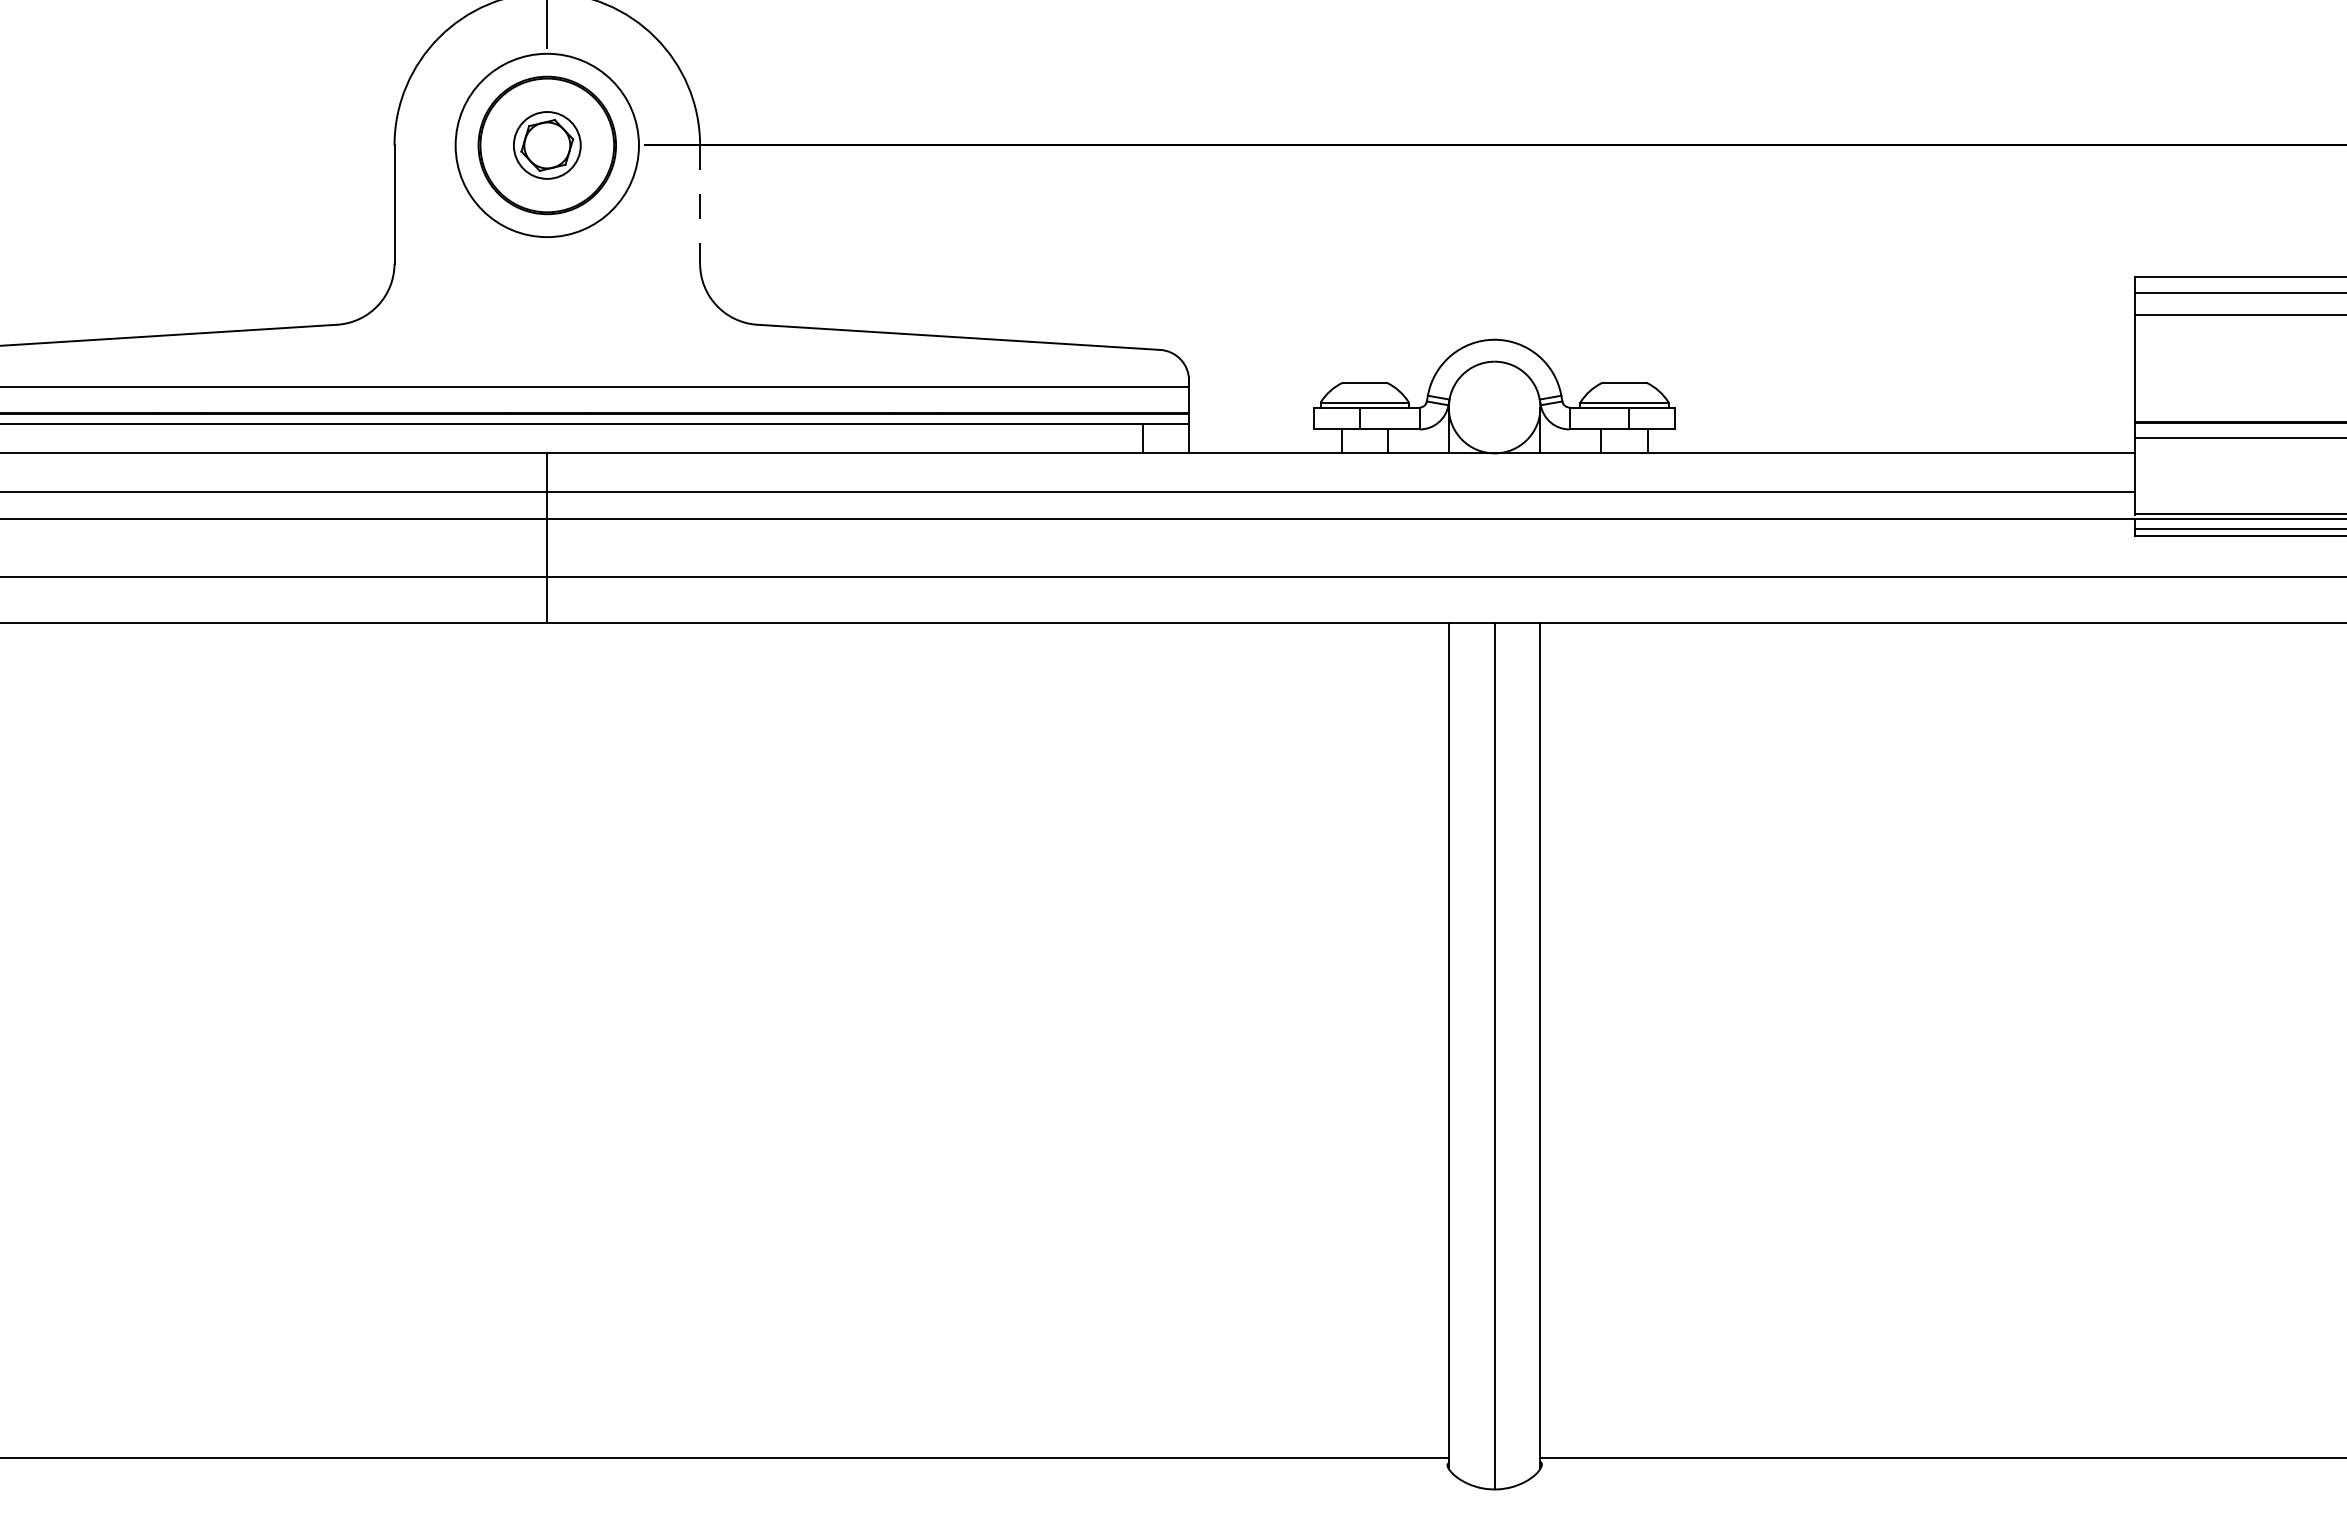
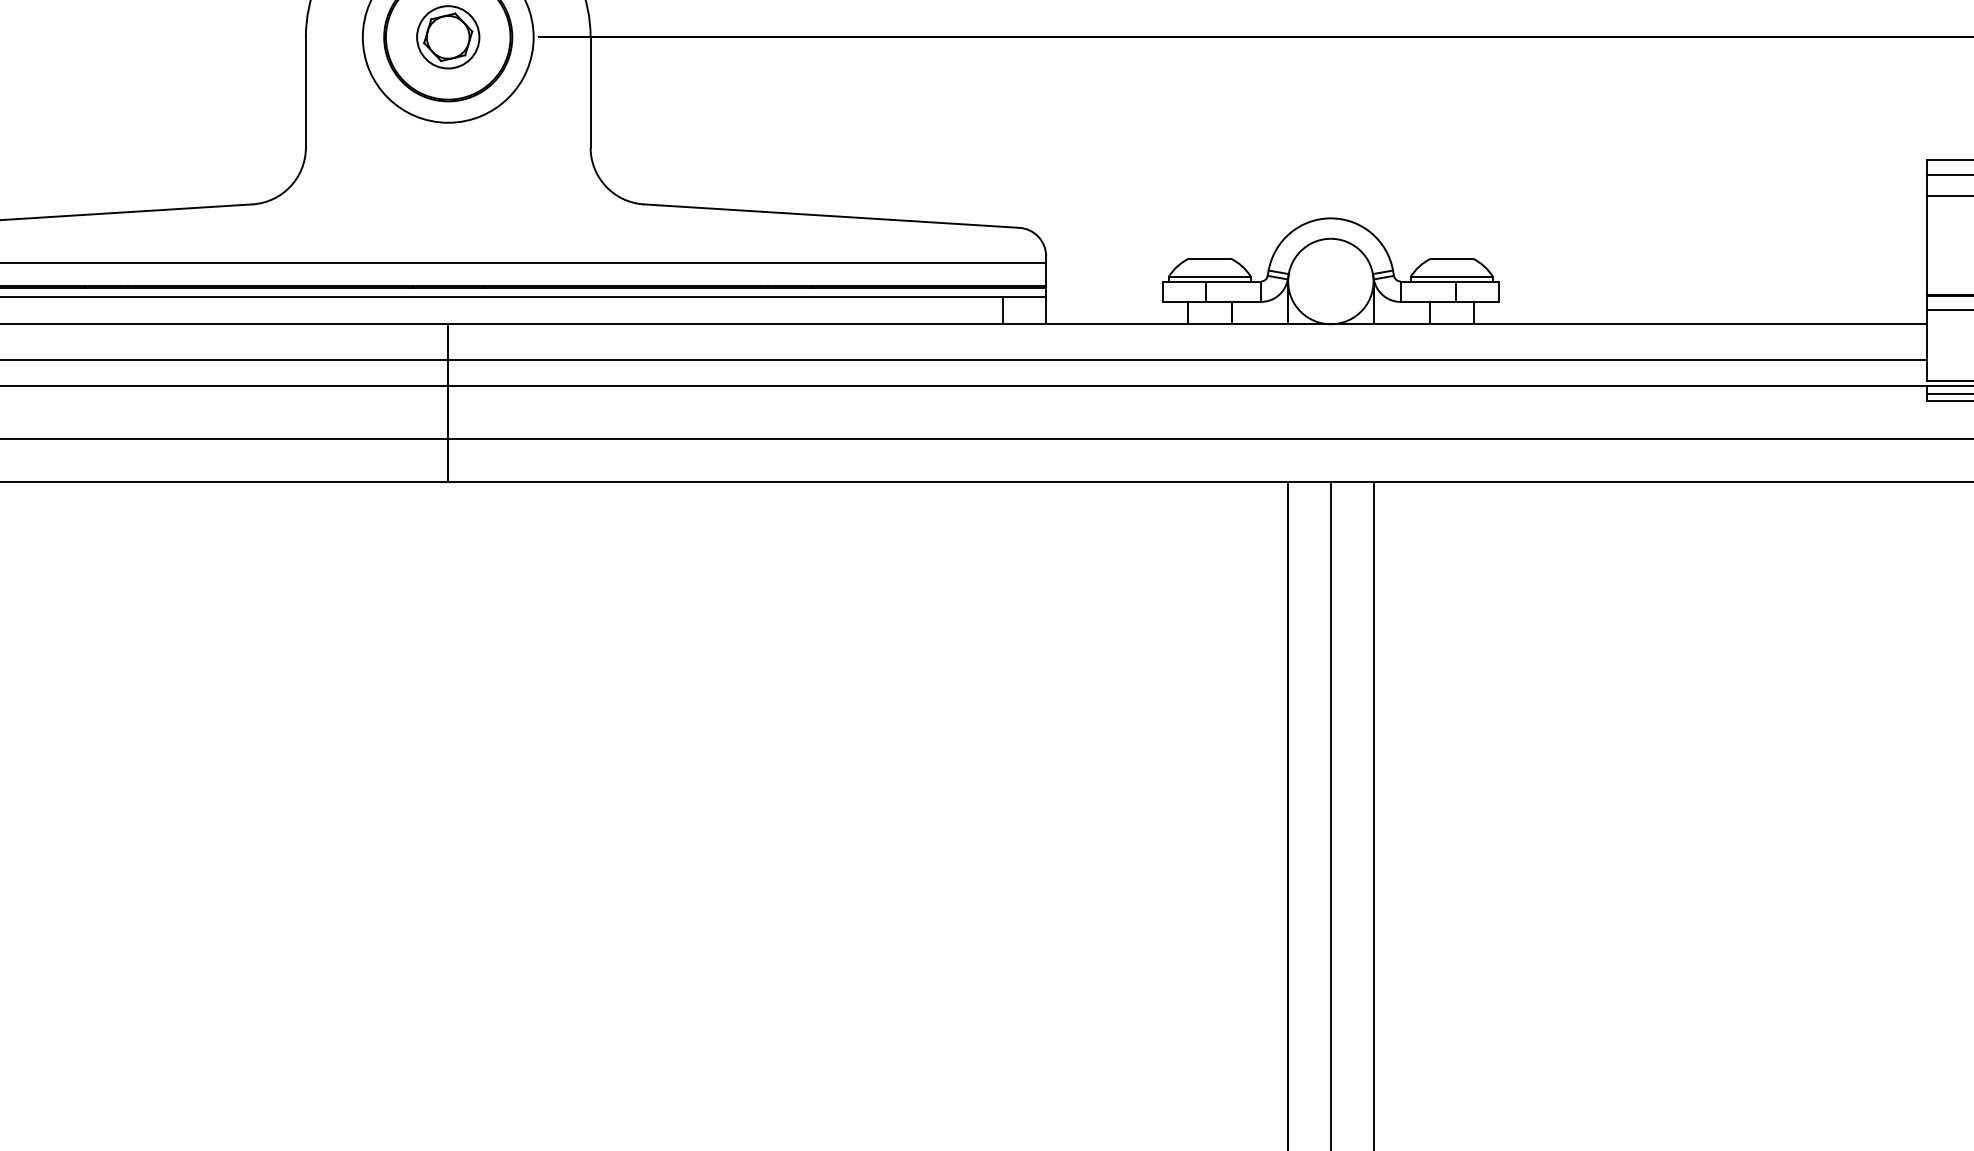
line: (700, 205) -> (590, 93), dashed -> solid

